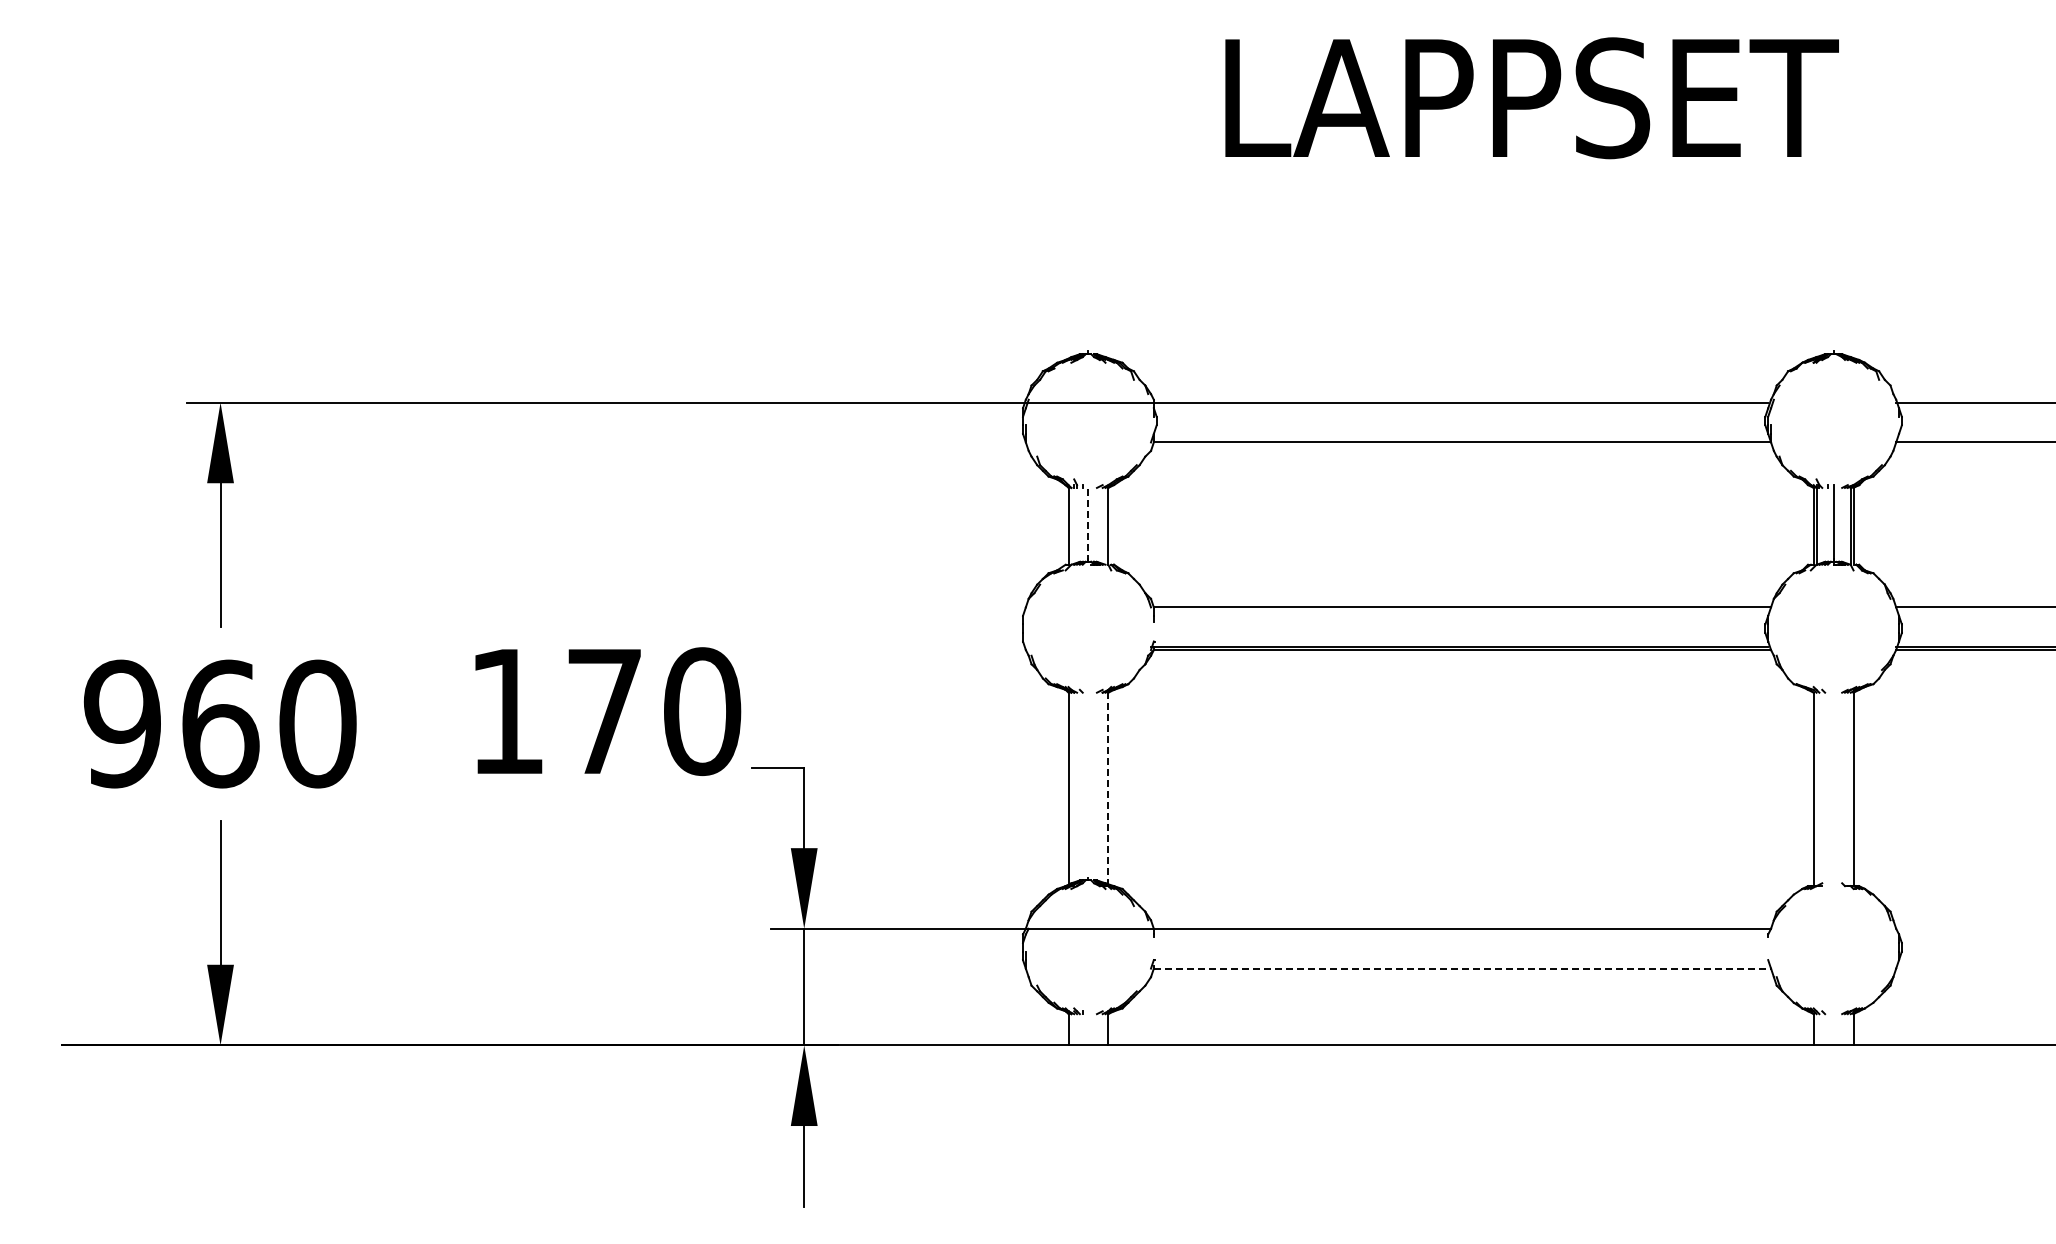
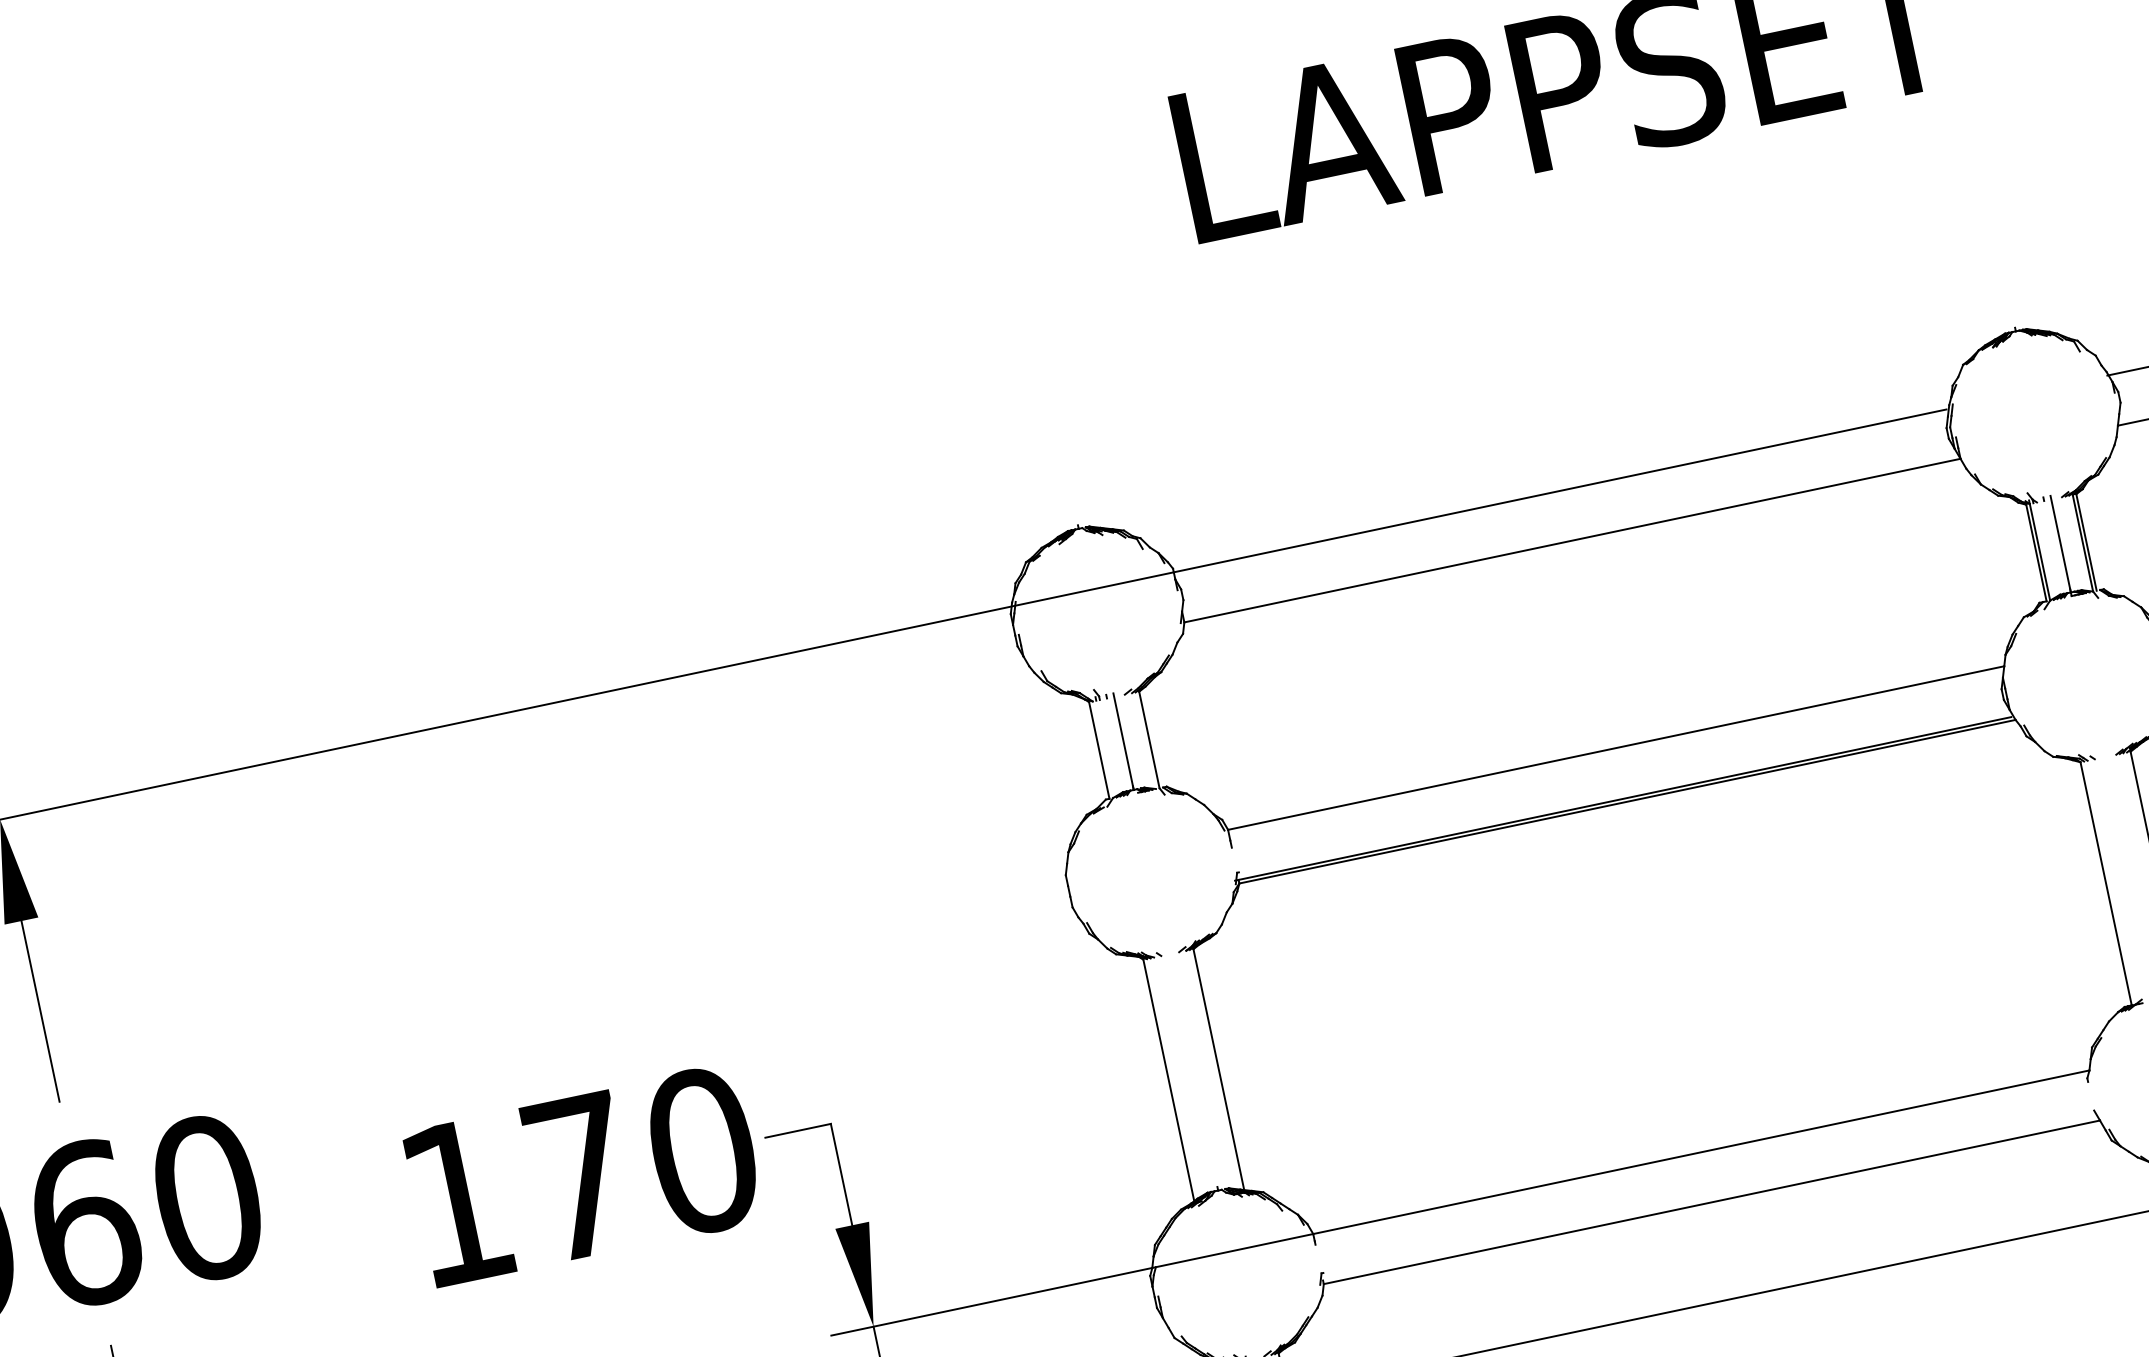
line: (1088, 522) -> (1123, 740), dashed -> solid
text: (608, 711) -> (584, 1175), moved
line: (1108, 789) -> (1219, 1070), dashed -> solid
line: (1462, 968) -> (1711, 1202), dashed -> solid

